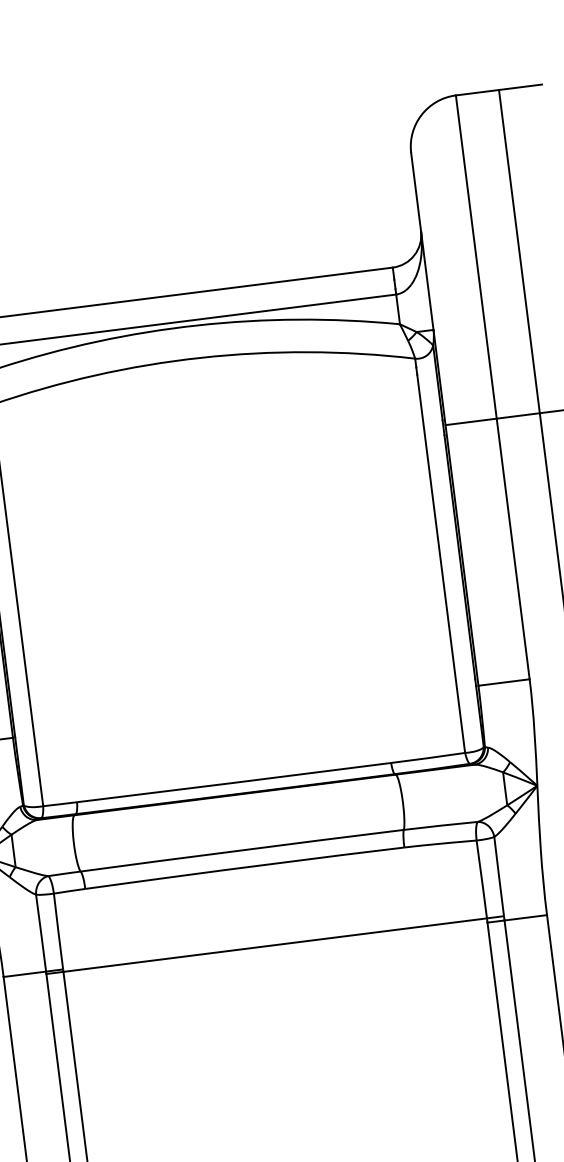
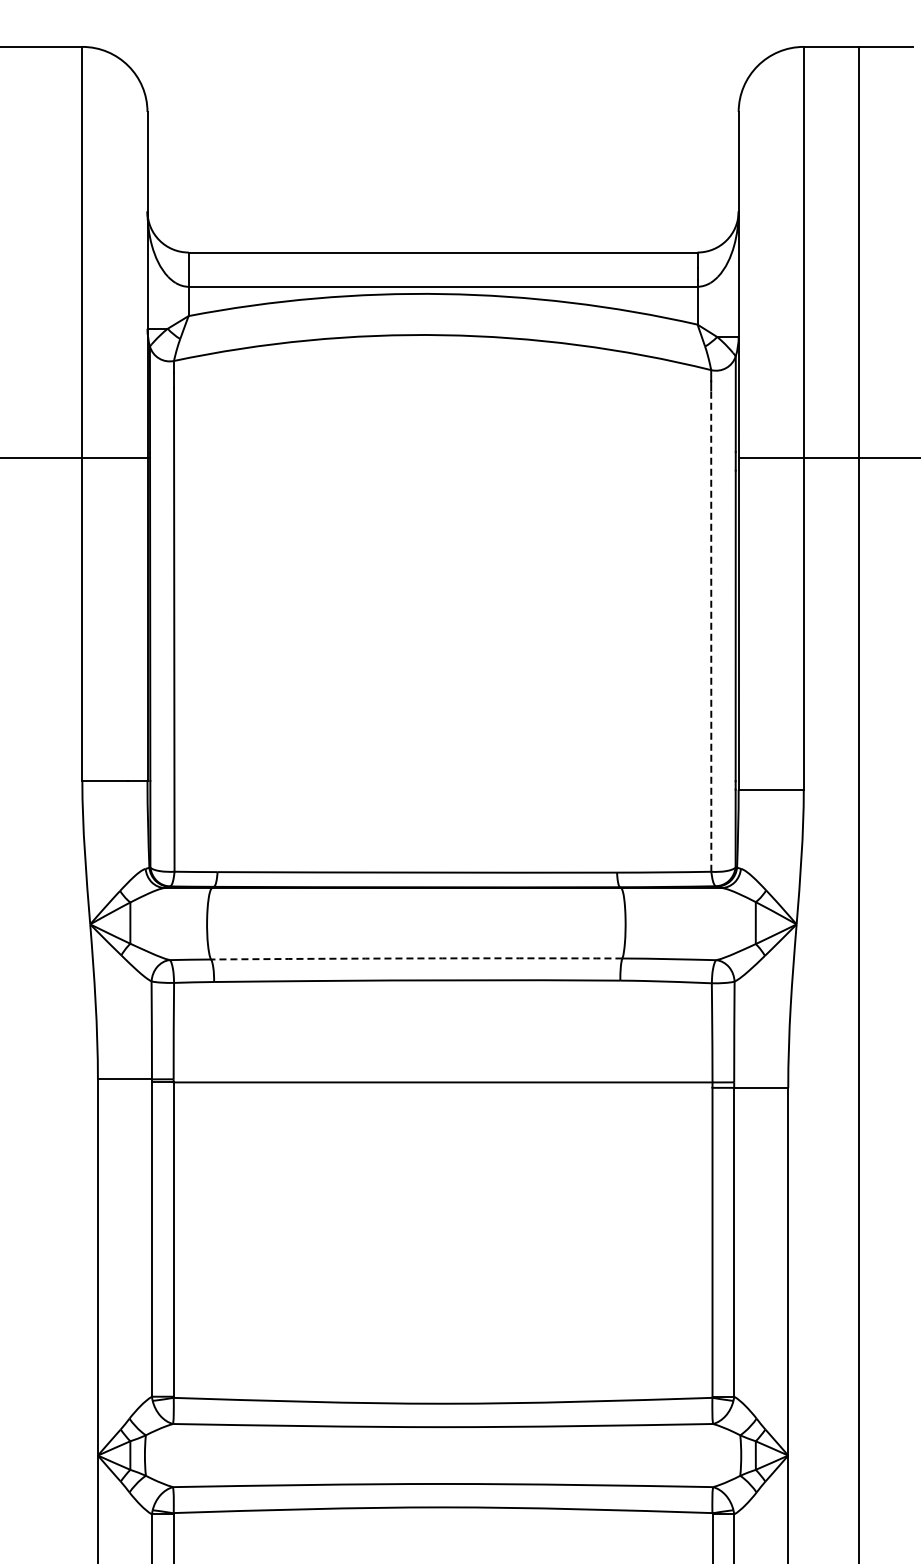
line: (441, 564) -> (711, 631), solid -> dashed
arc: (242, 850) -> (416, 958), solid -> dashed

